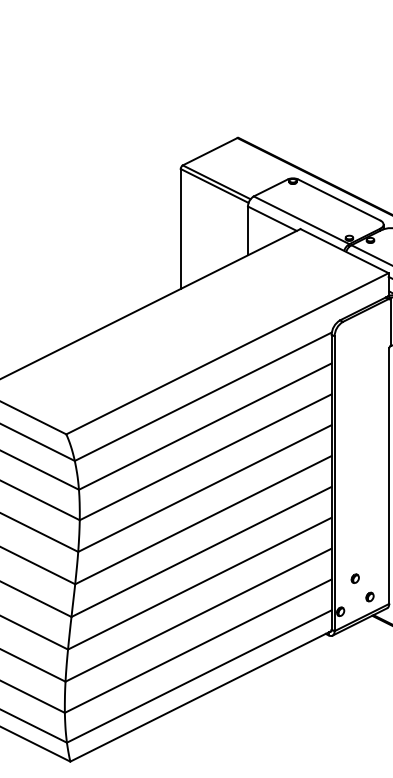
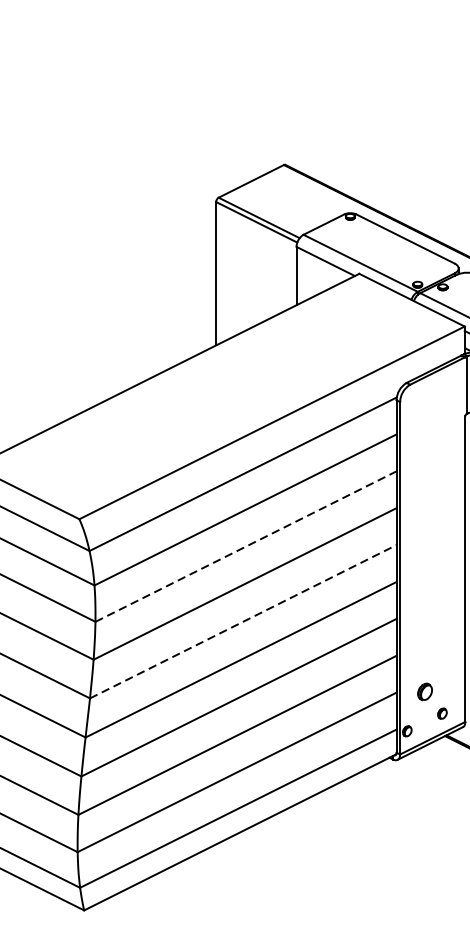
line: (205, 457) -> (245, 546), solid -> dashed
line: (203, 519) -> (243, 620), solid -> dashed
part: (354, 578) -> (423, 691), size x1.6

